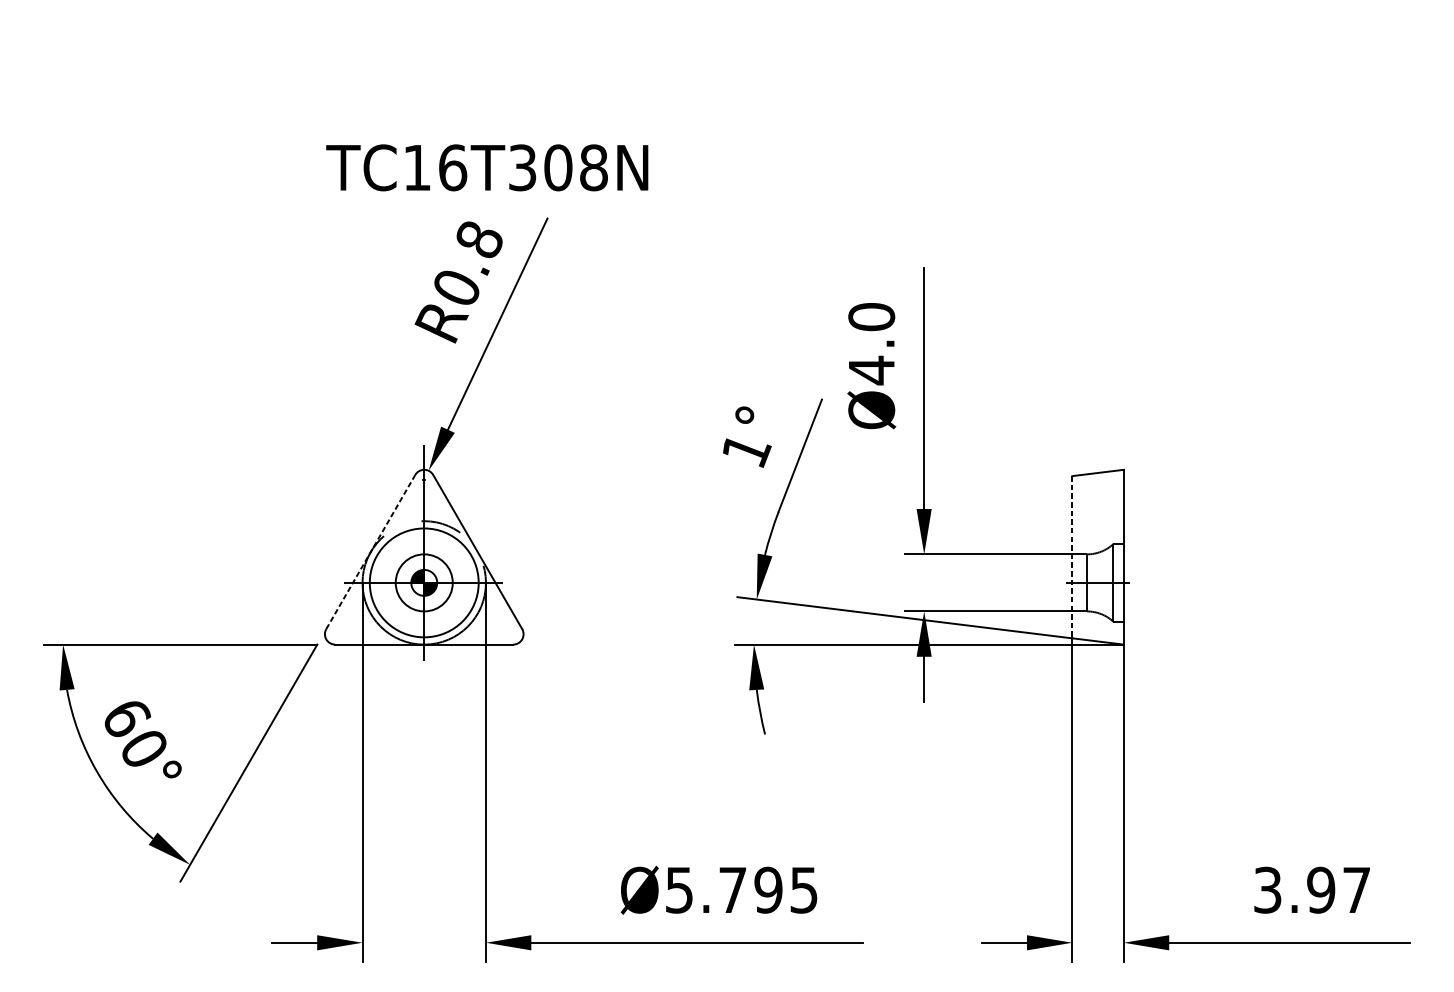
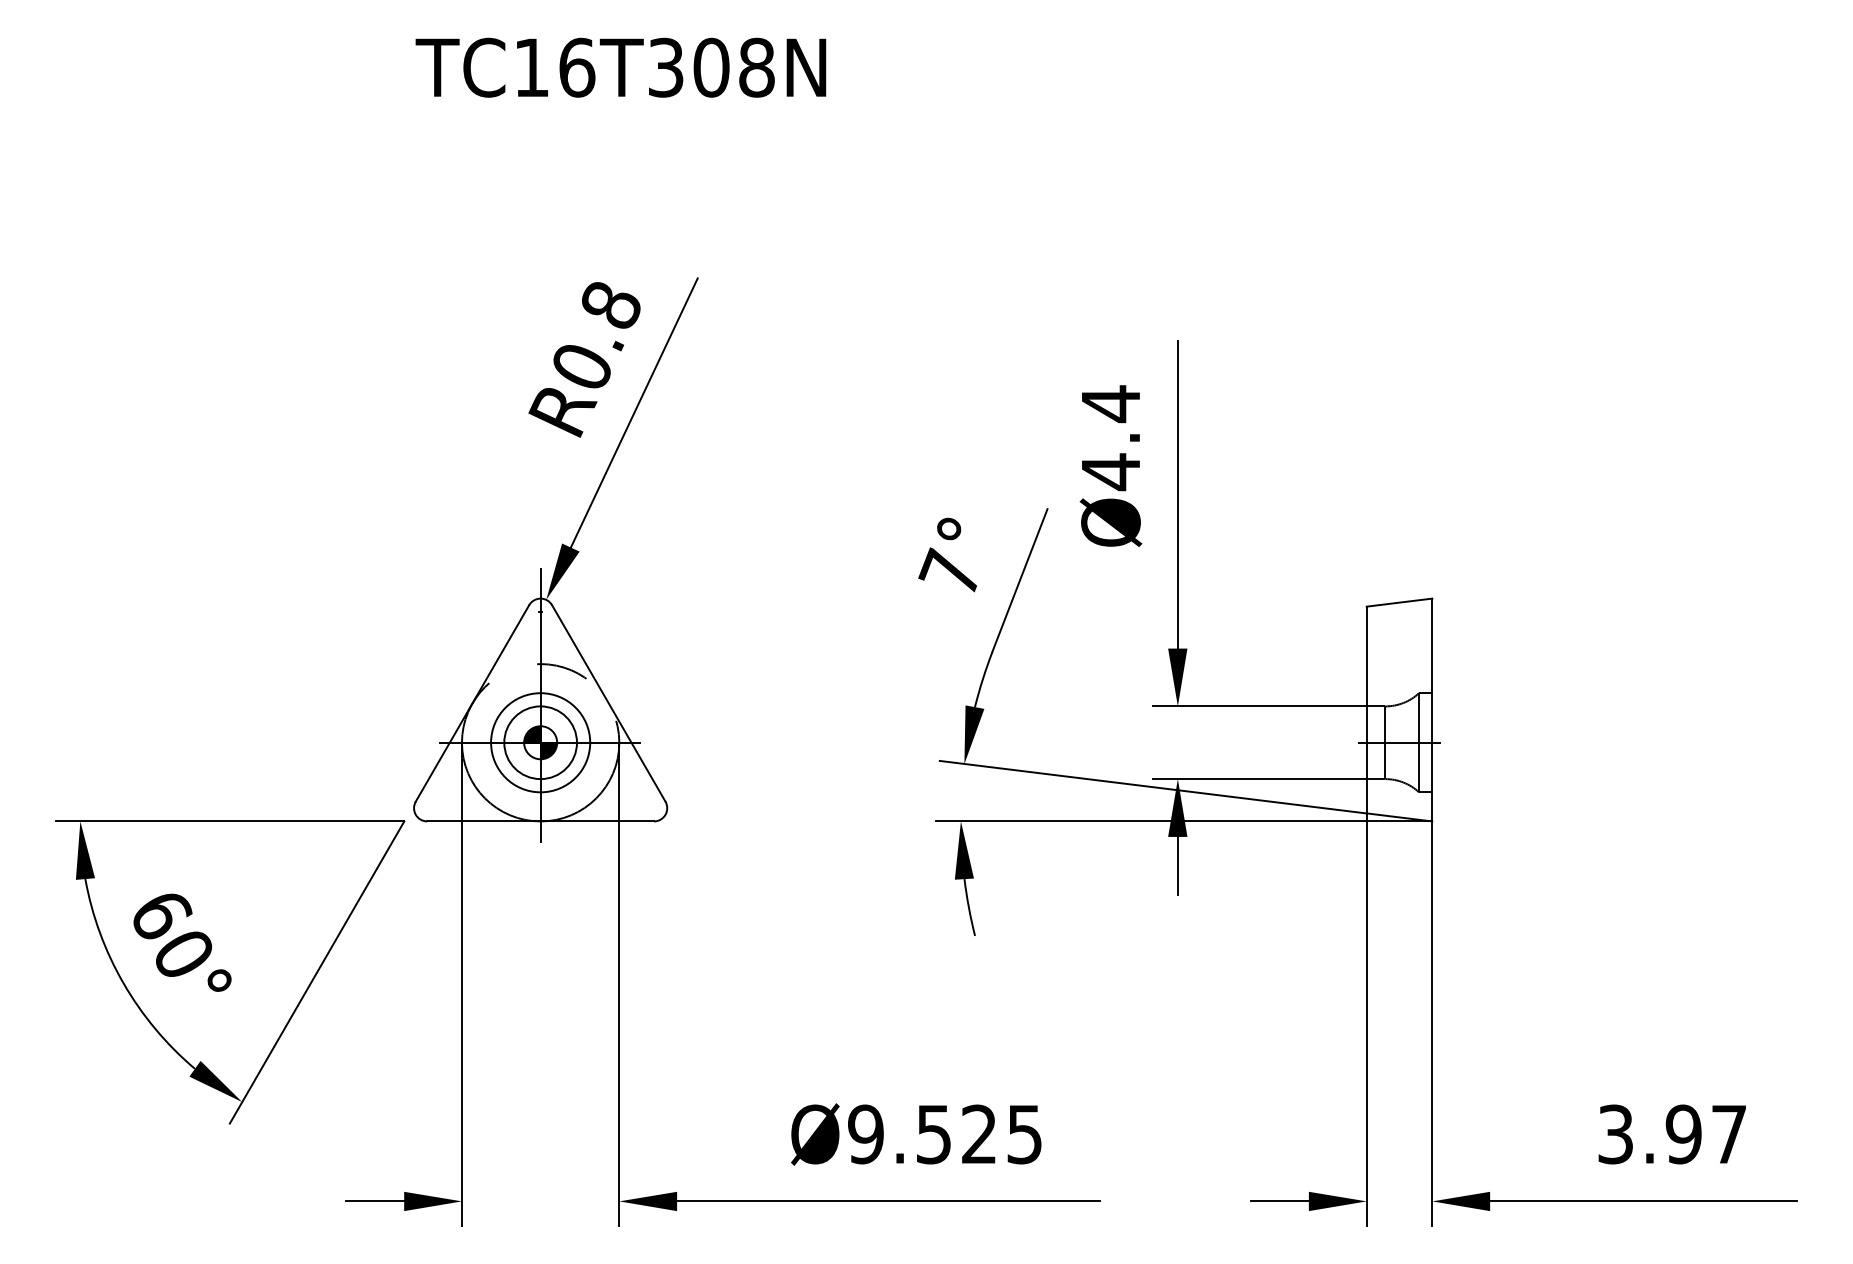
text: (486, 167) -> (620, 67), moved
text: (871, 317) -> (1110, 404), Ø4.0 -> Ø4.4
text: (745, 448) -> (950, 571), 1° -> 7°
line: (370, 551) -> (472, 702), dashed -> solid
line: (1072, 557) -> (1366, 710), dashed -> solid
circle: (424, 582) -> (540, 742), size x0.71
text: (723, 890) -> (922, 1134), Ø5.795 -> Ø9.525

